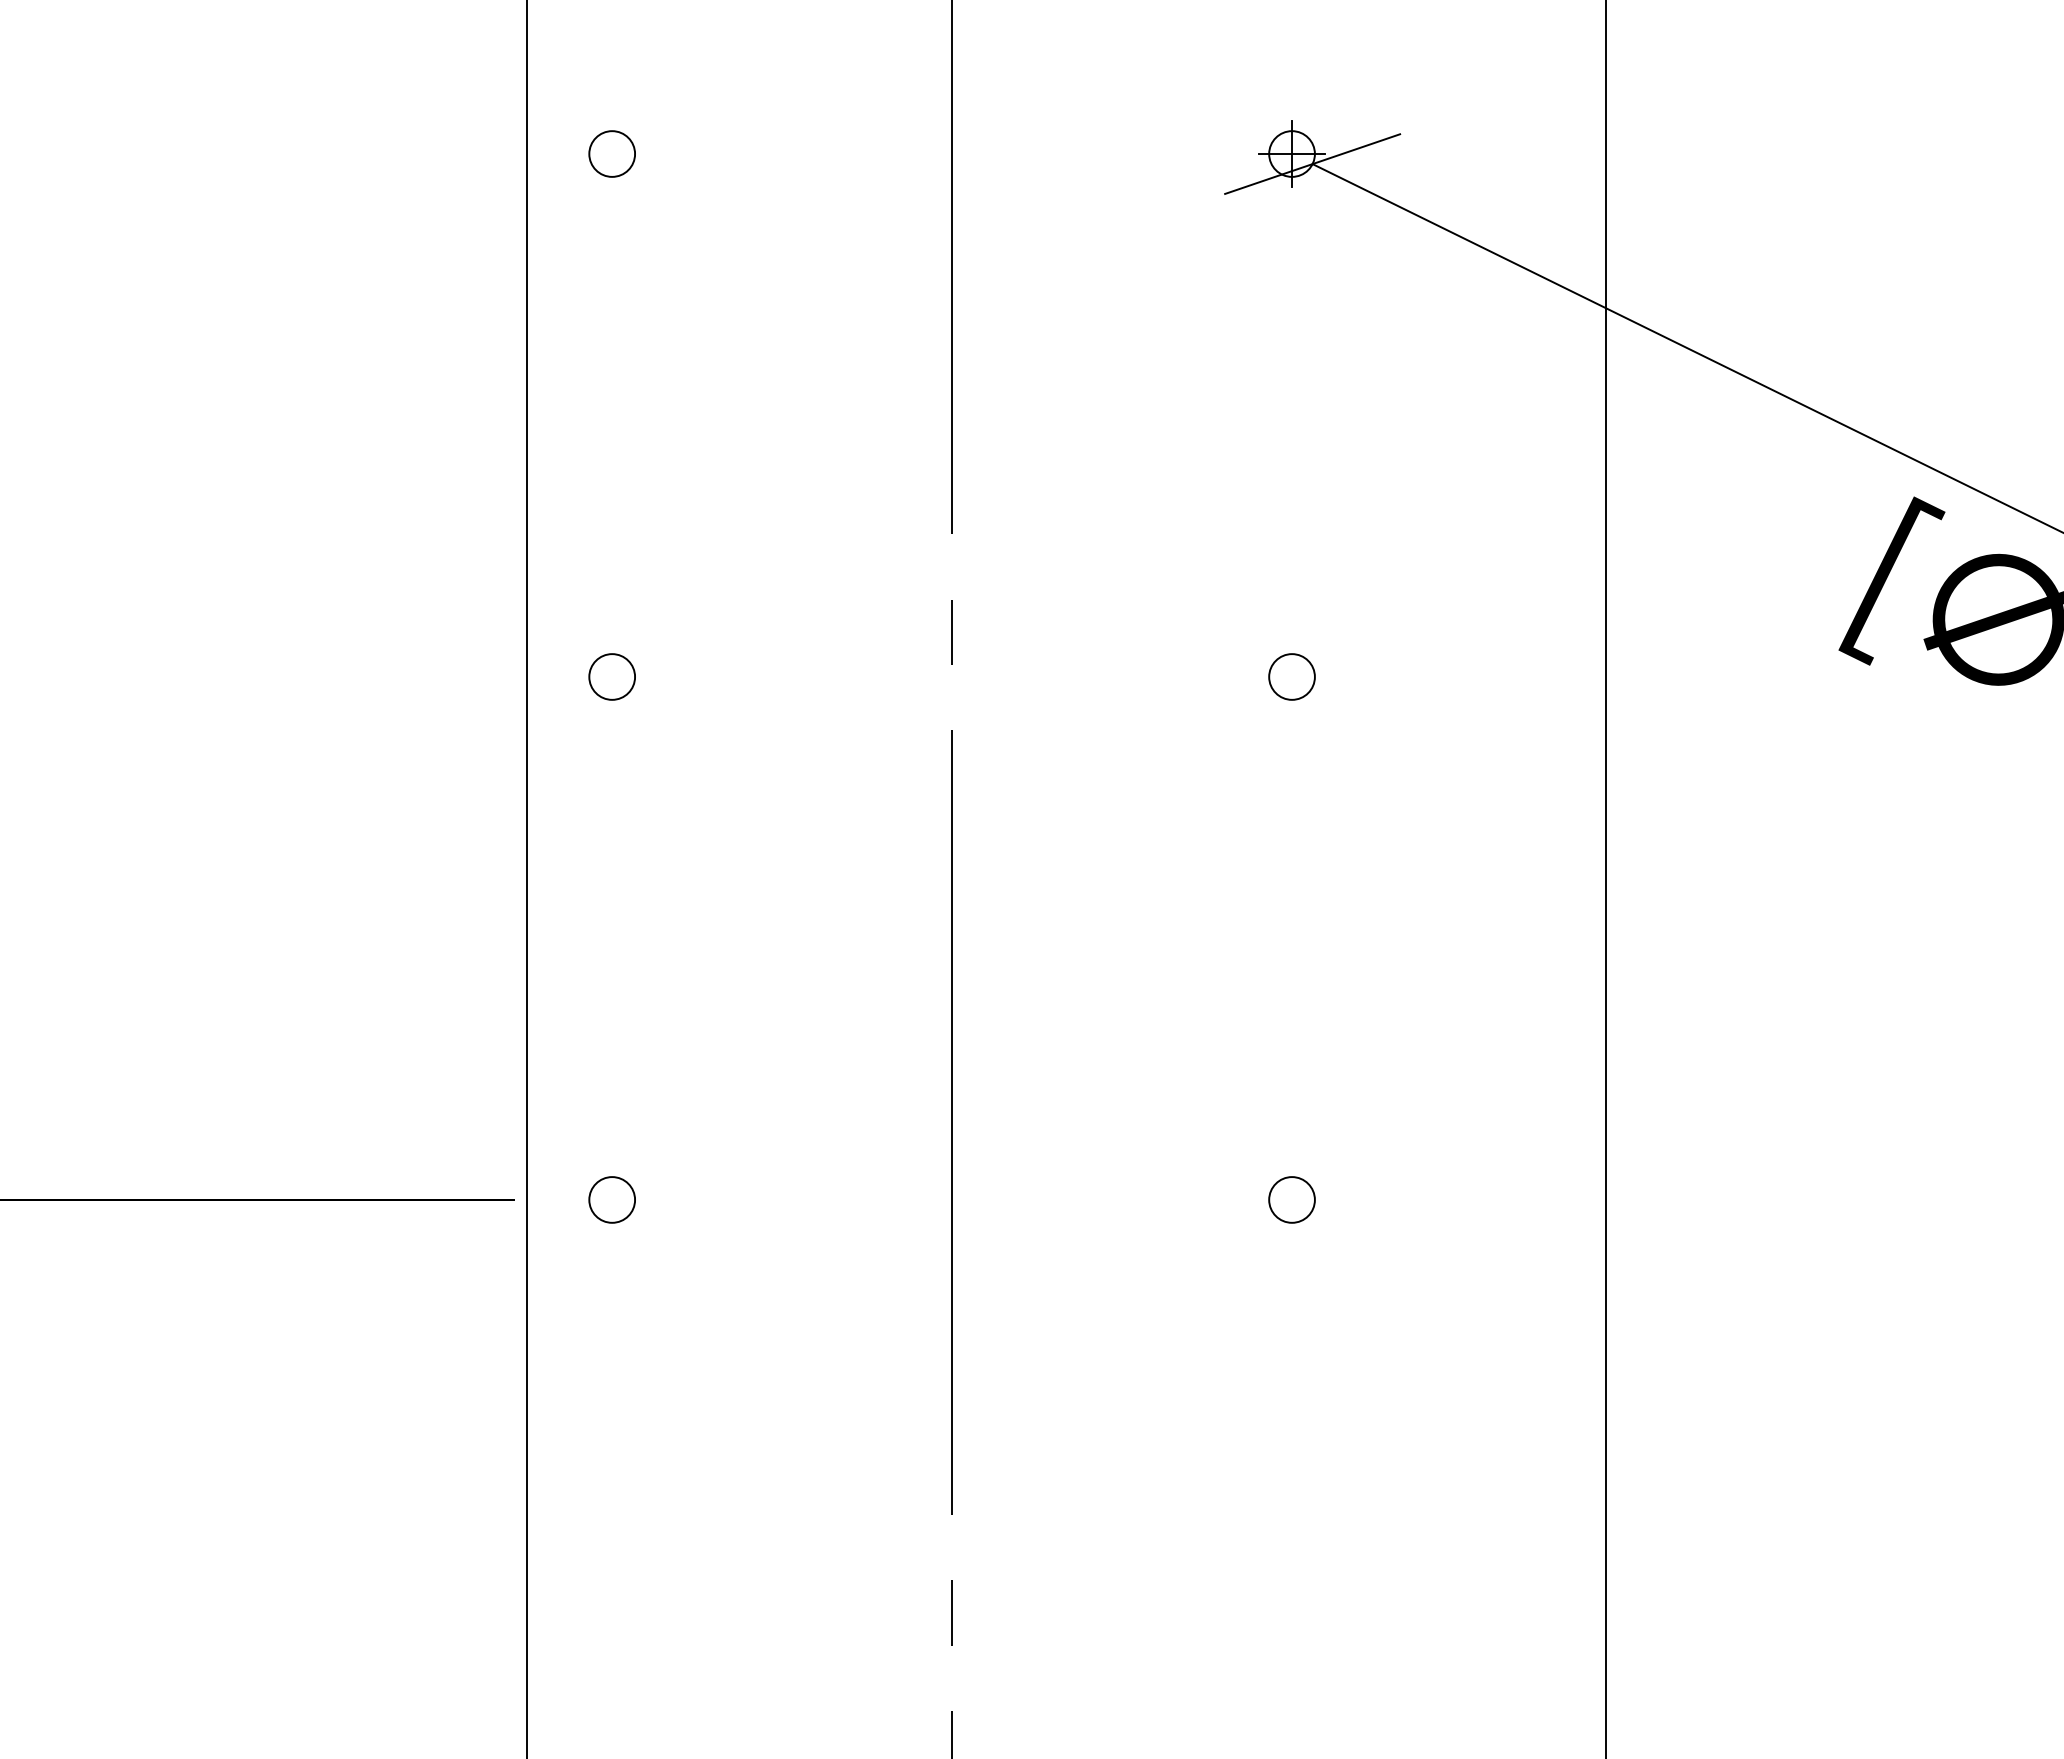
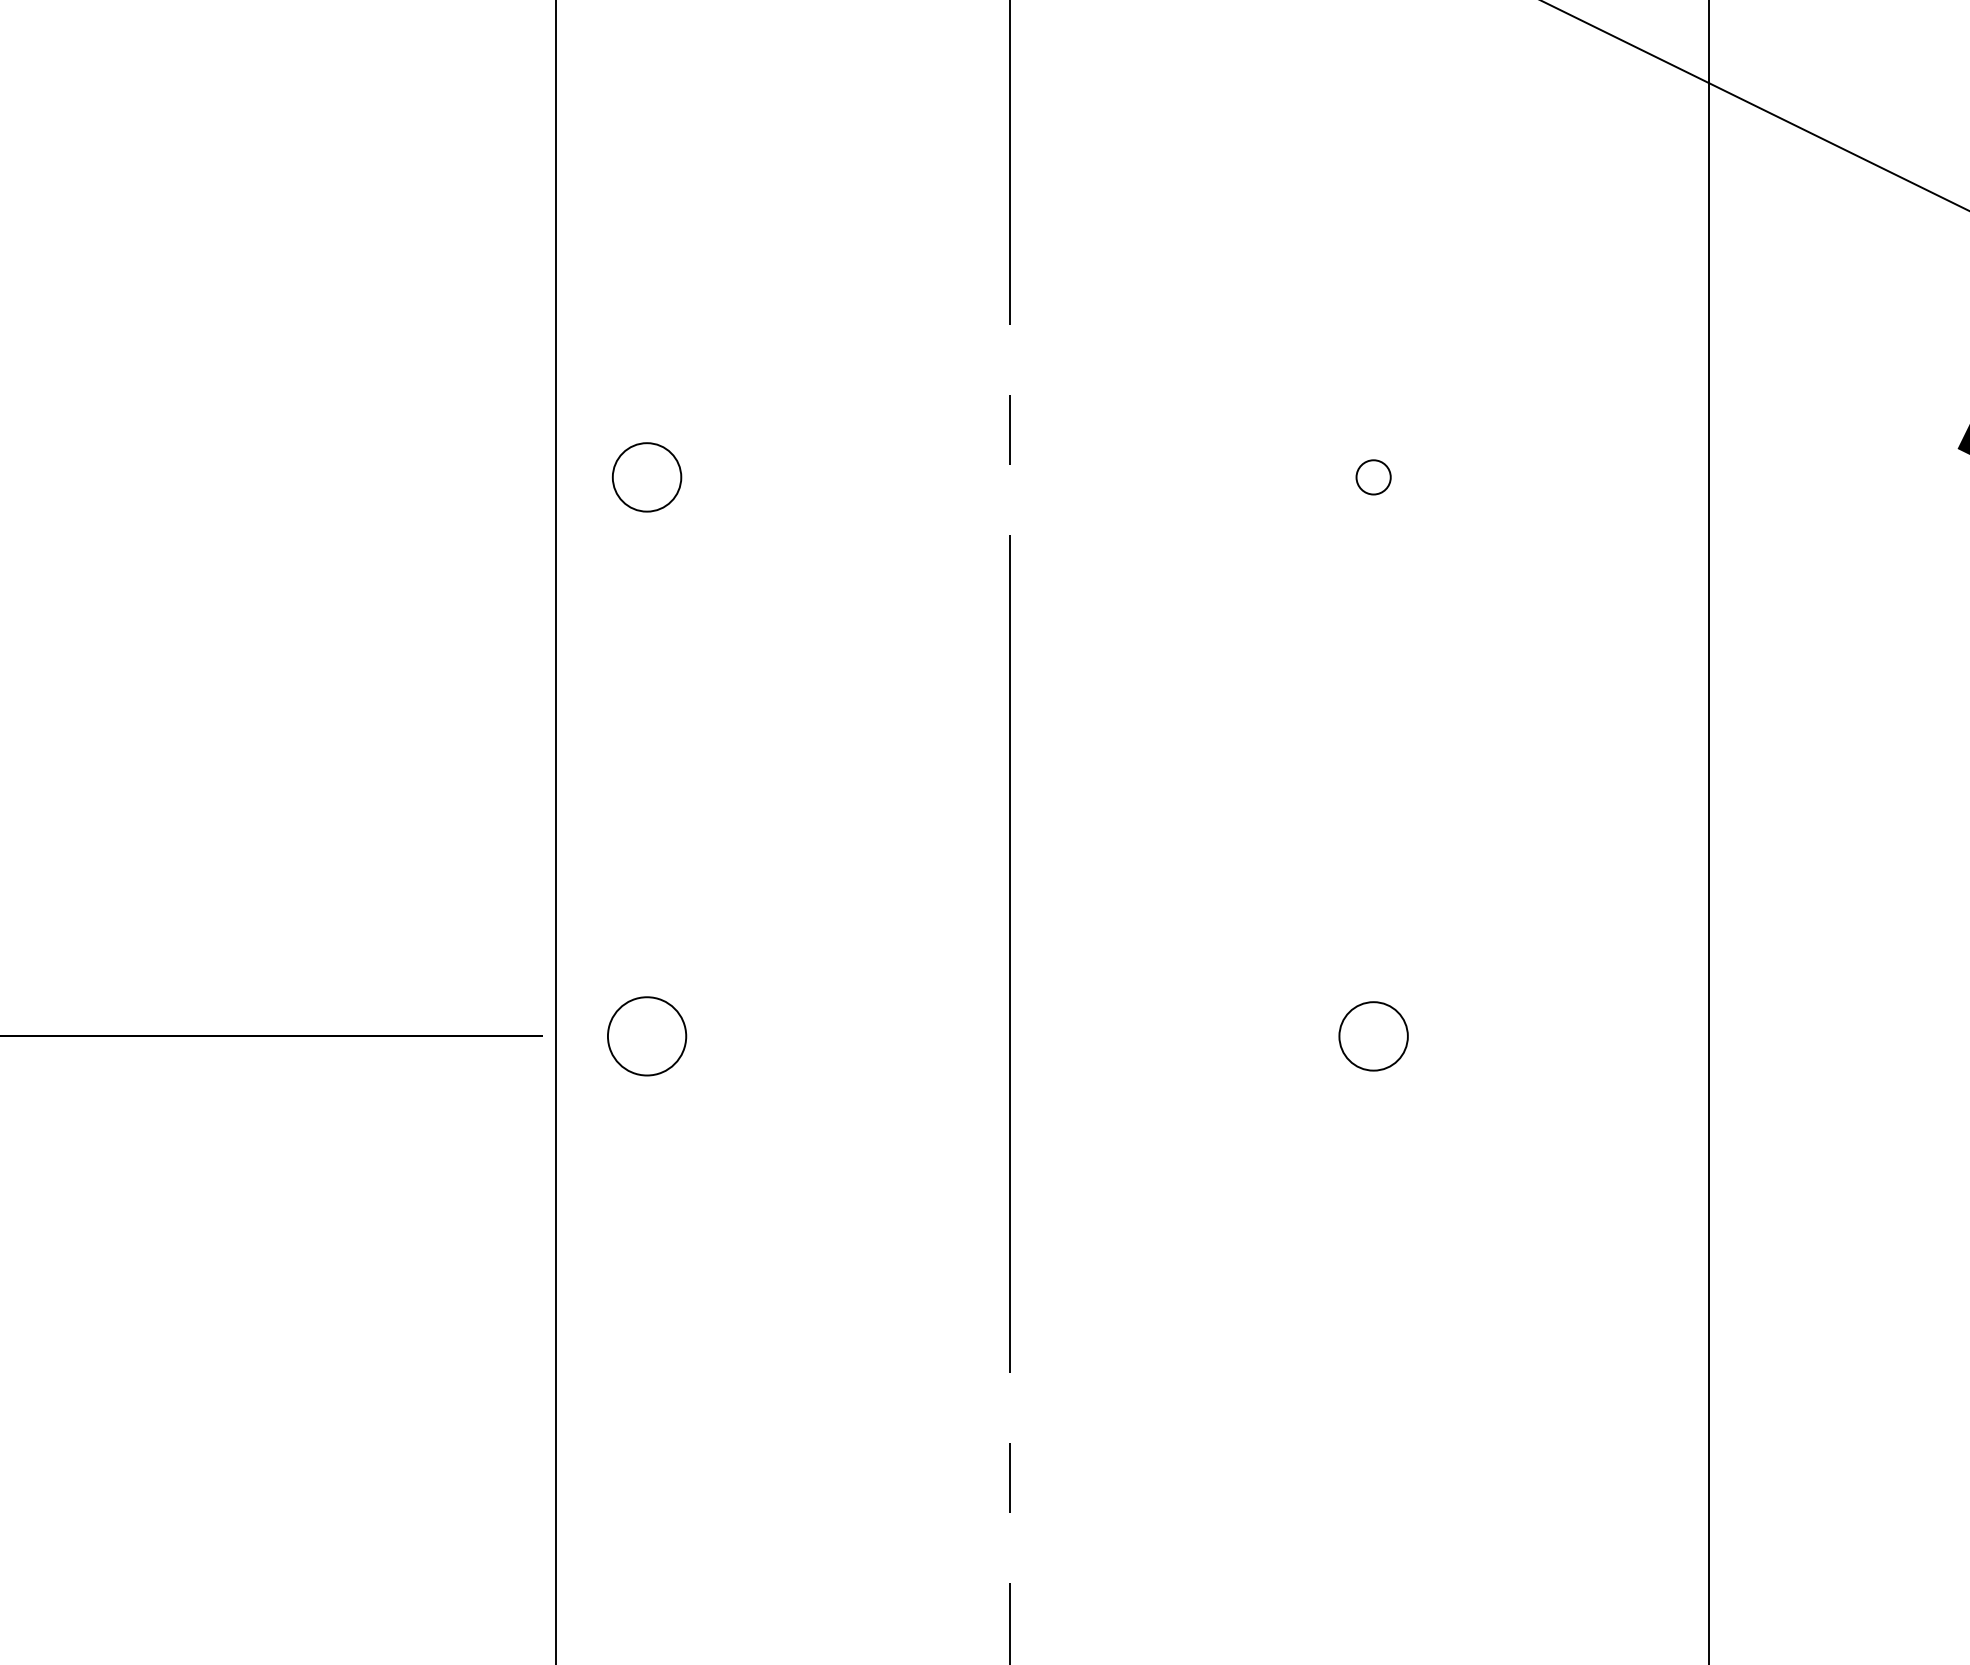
circle: (611, 676) -> (646, 476), size x1.4
circle: (1291, 676) -> (1373, 476), size x0.7
circle: (611, 1199) -> (646, 1035), size x1.6
circle: (1291, 1199) -> (1373, 1035), size x1.4

